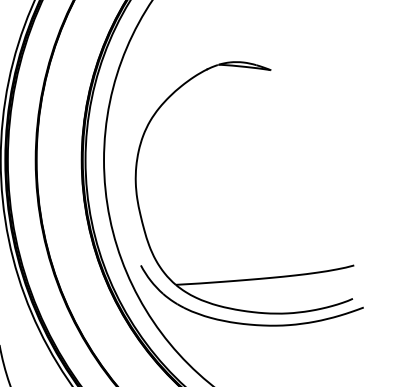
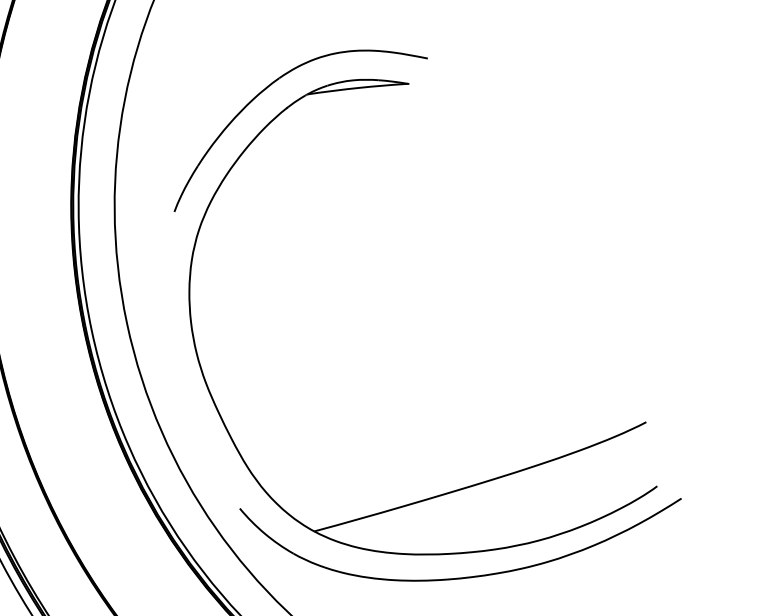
part: (205, 55) -> (277, 82), added

